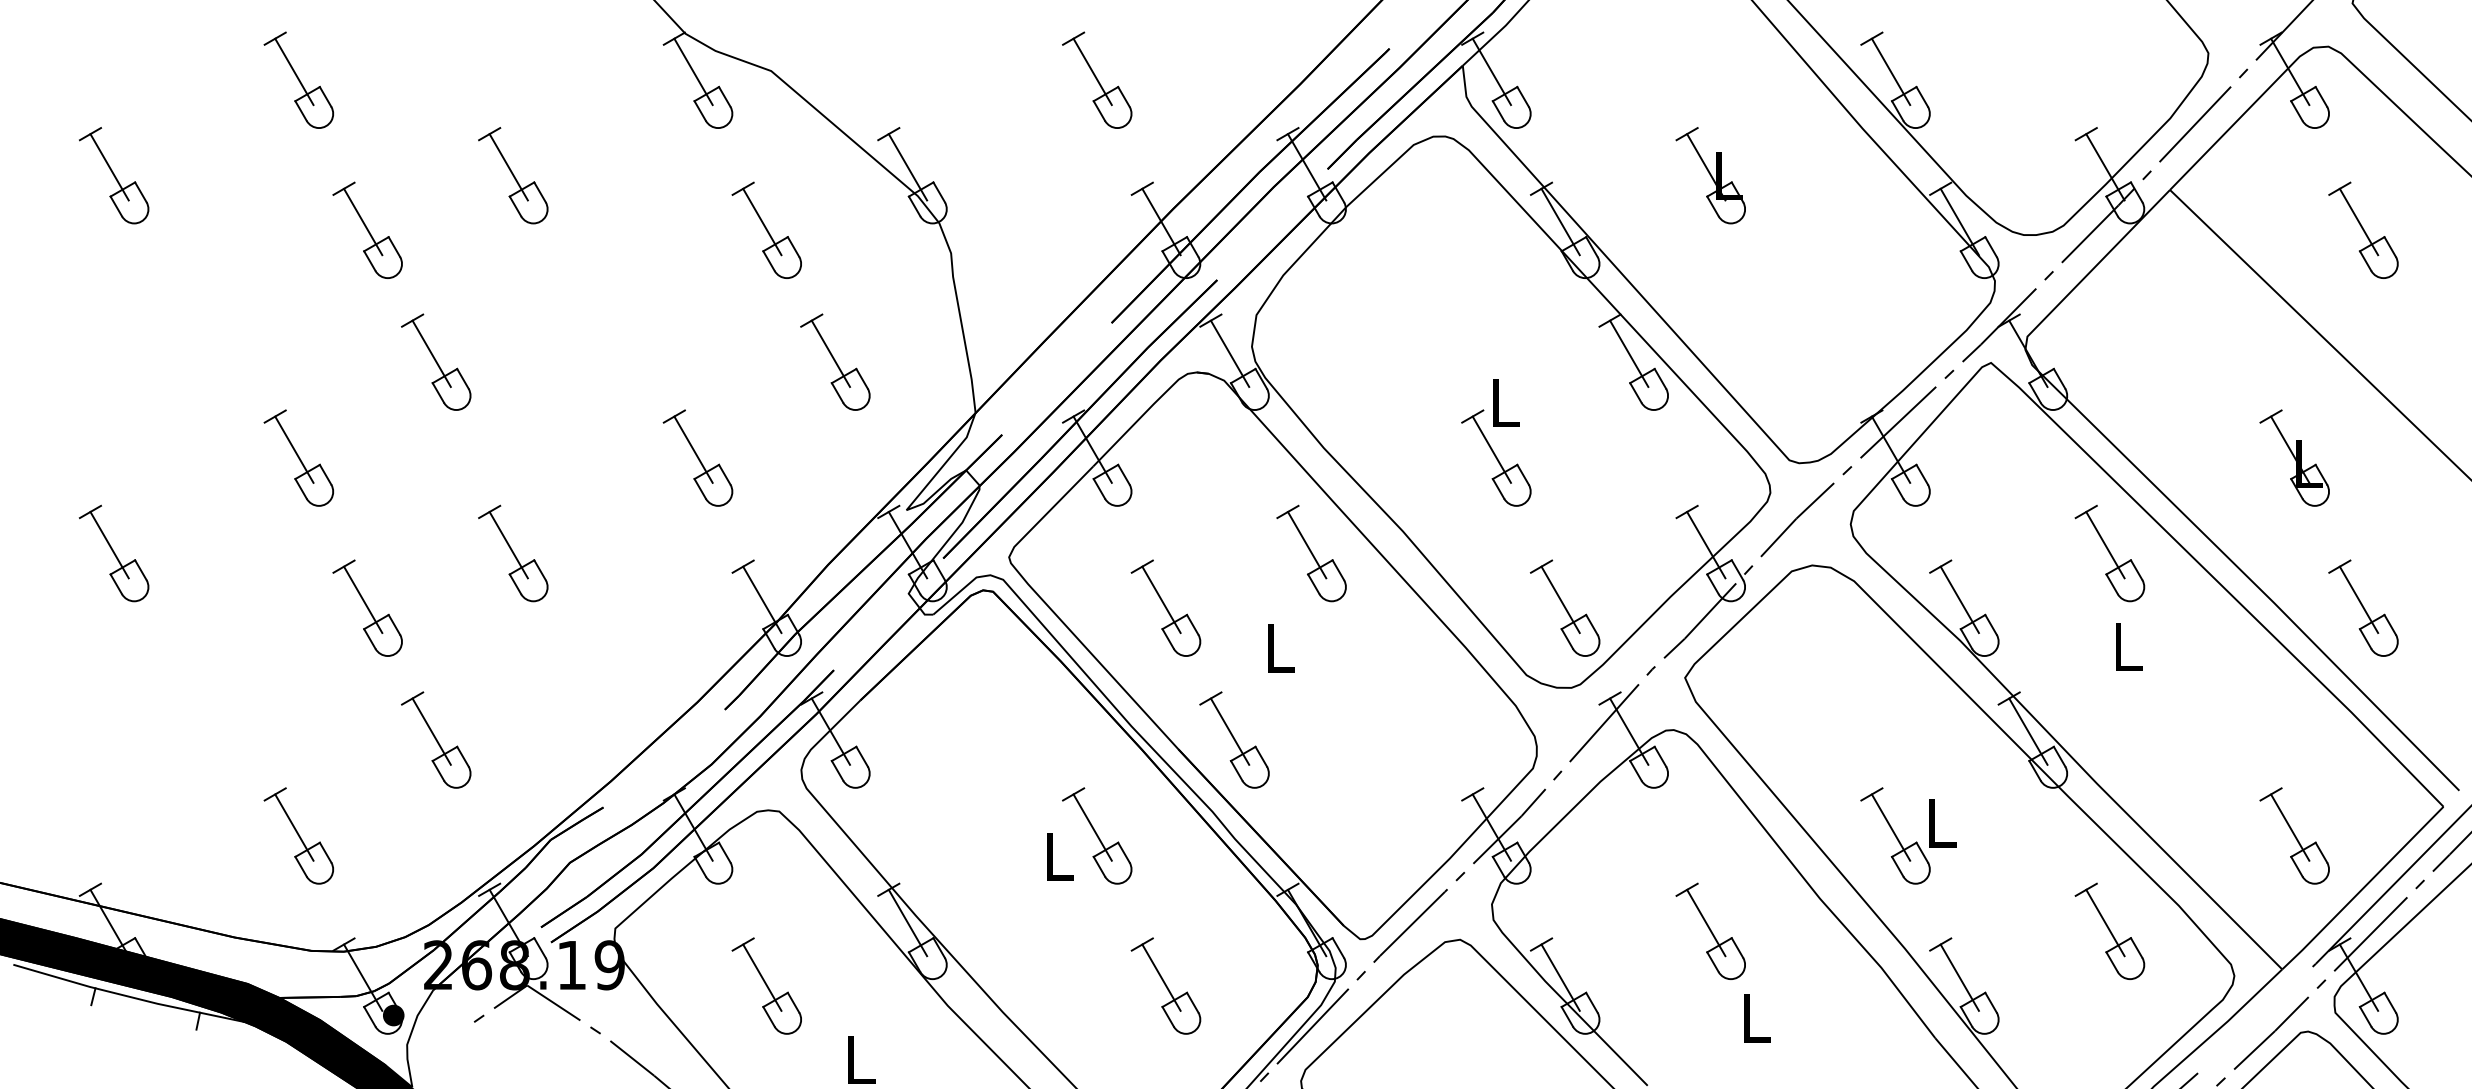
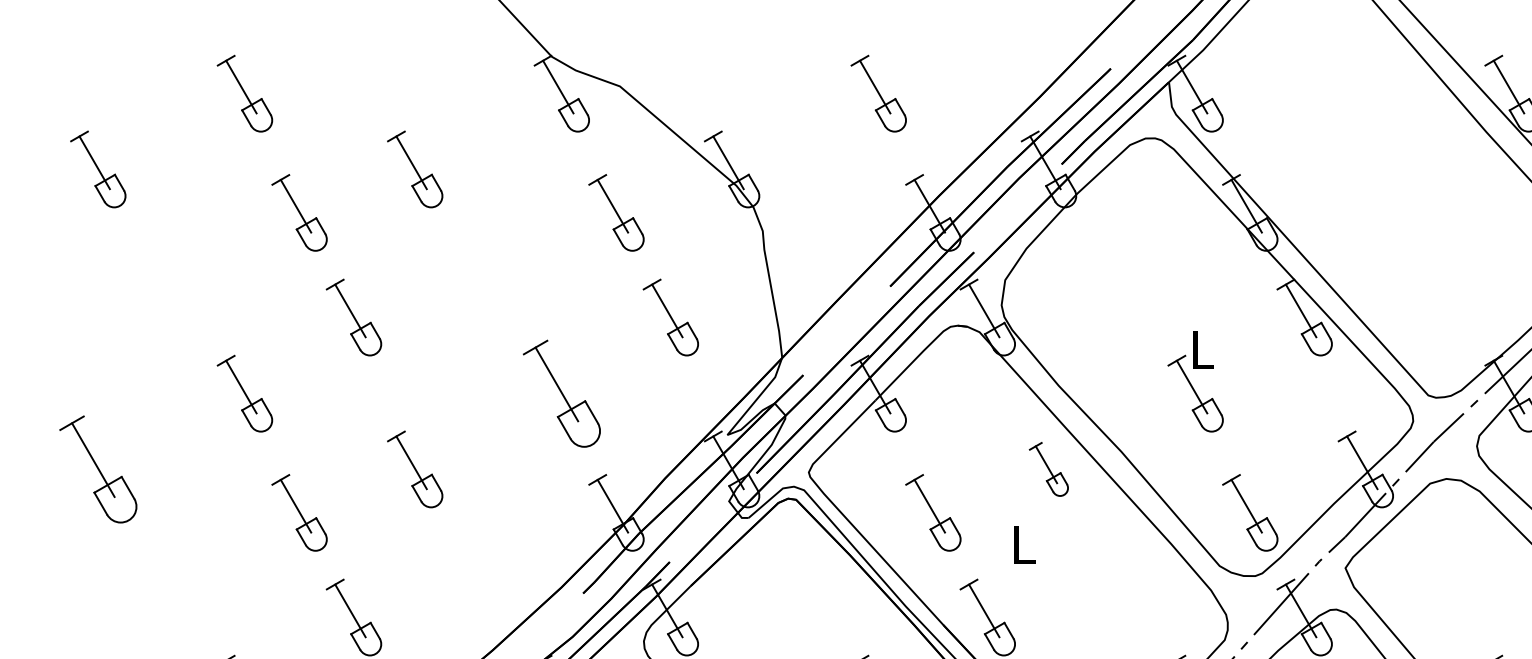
part: (1710, 175) -> (1365, 169), removed
part: (697, 457) -> (561, 393), size x1.4
part: (113, 553) -> (97, 469), size x1.4
part: (1311, 553) -> (1048, 469), size x0.7

